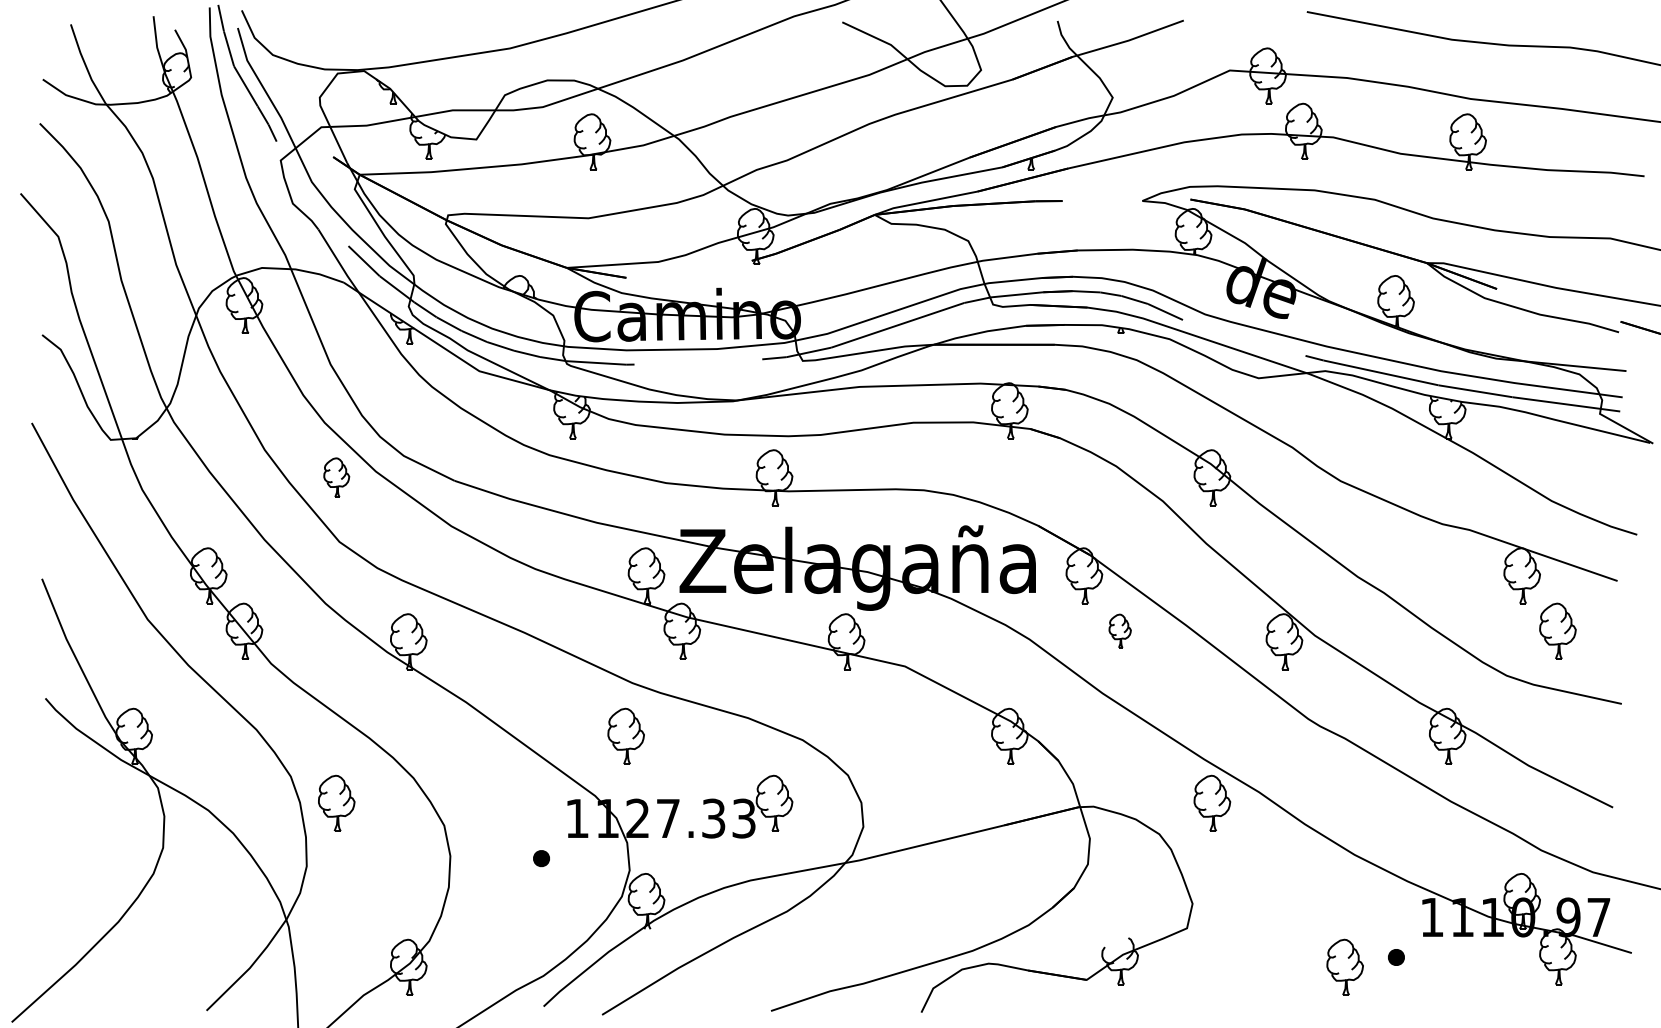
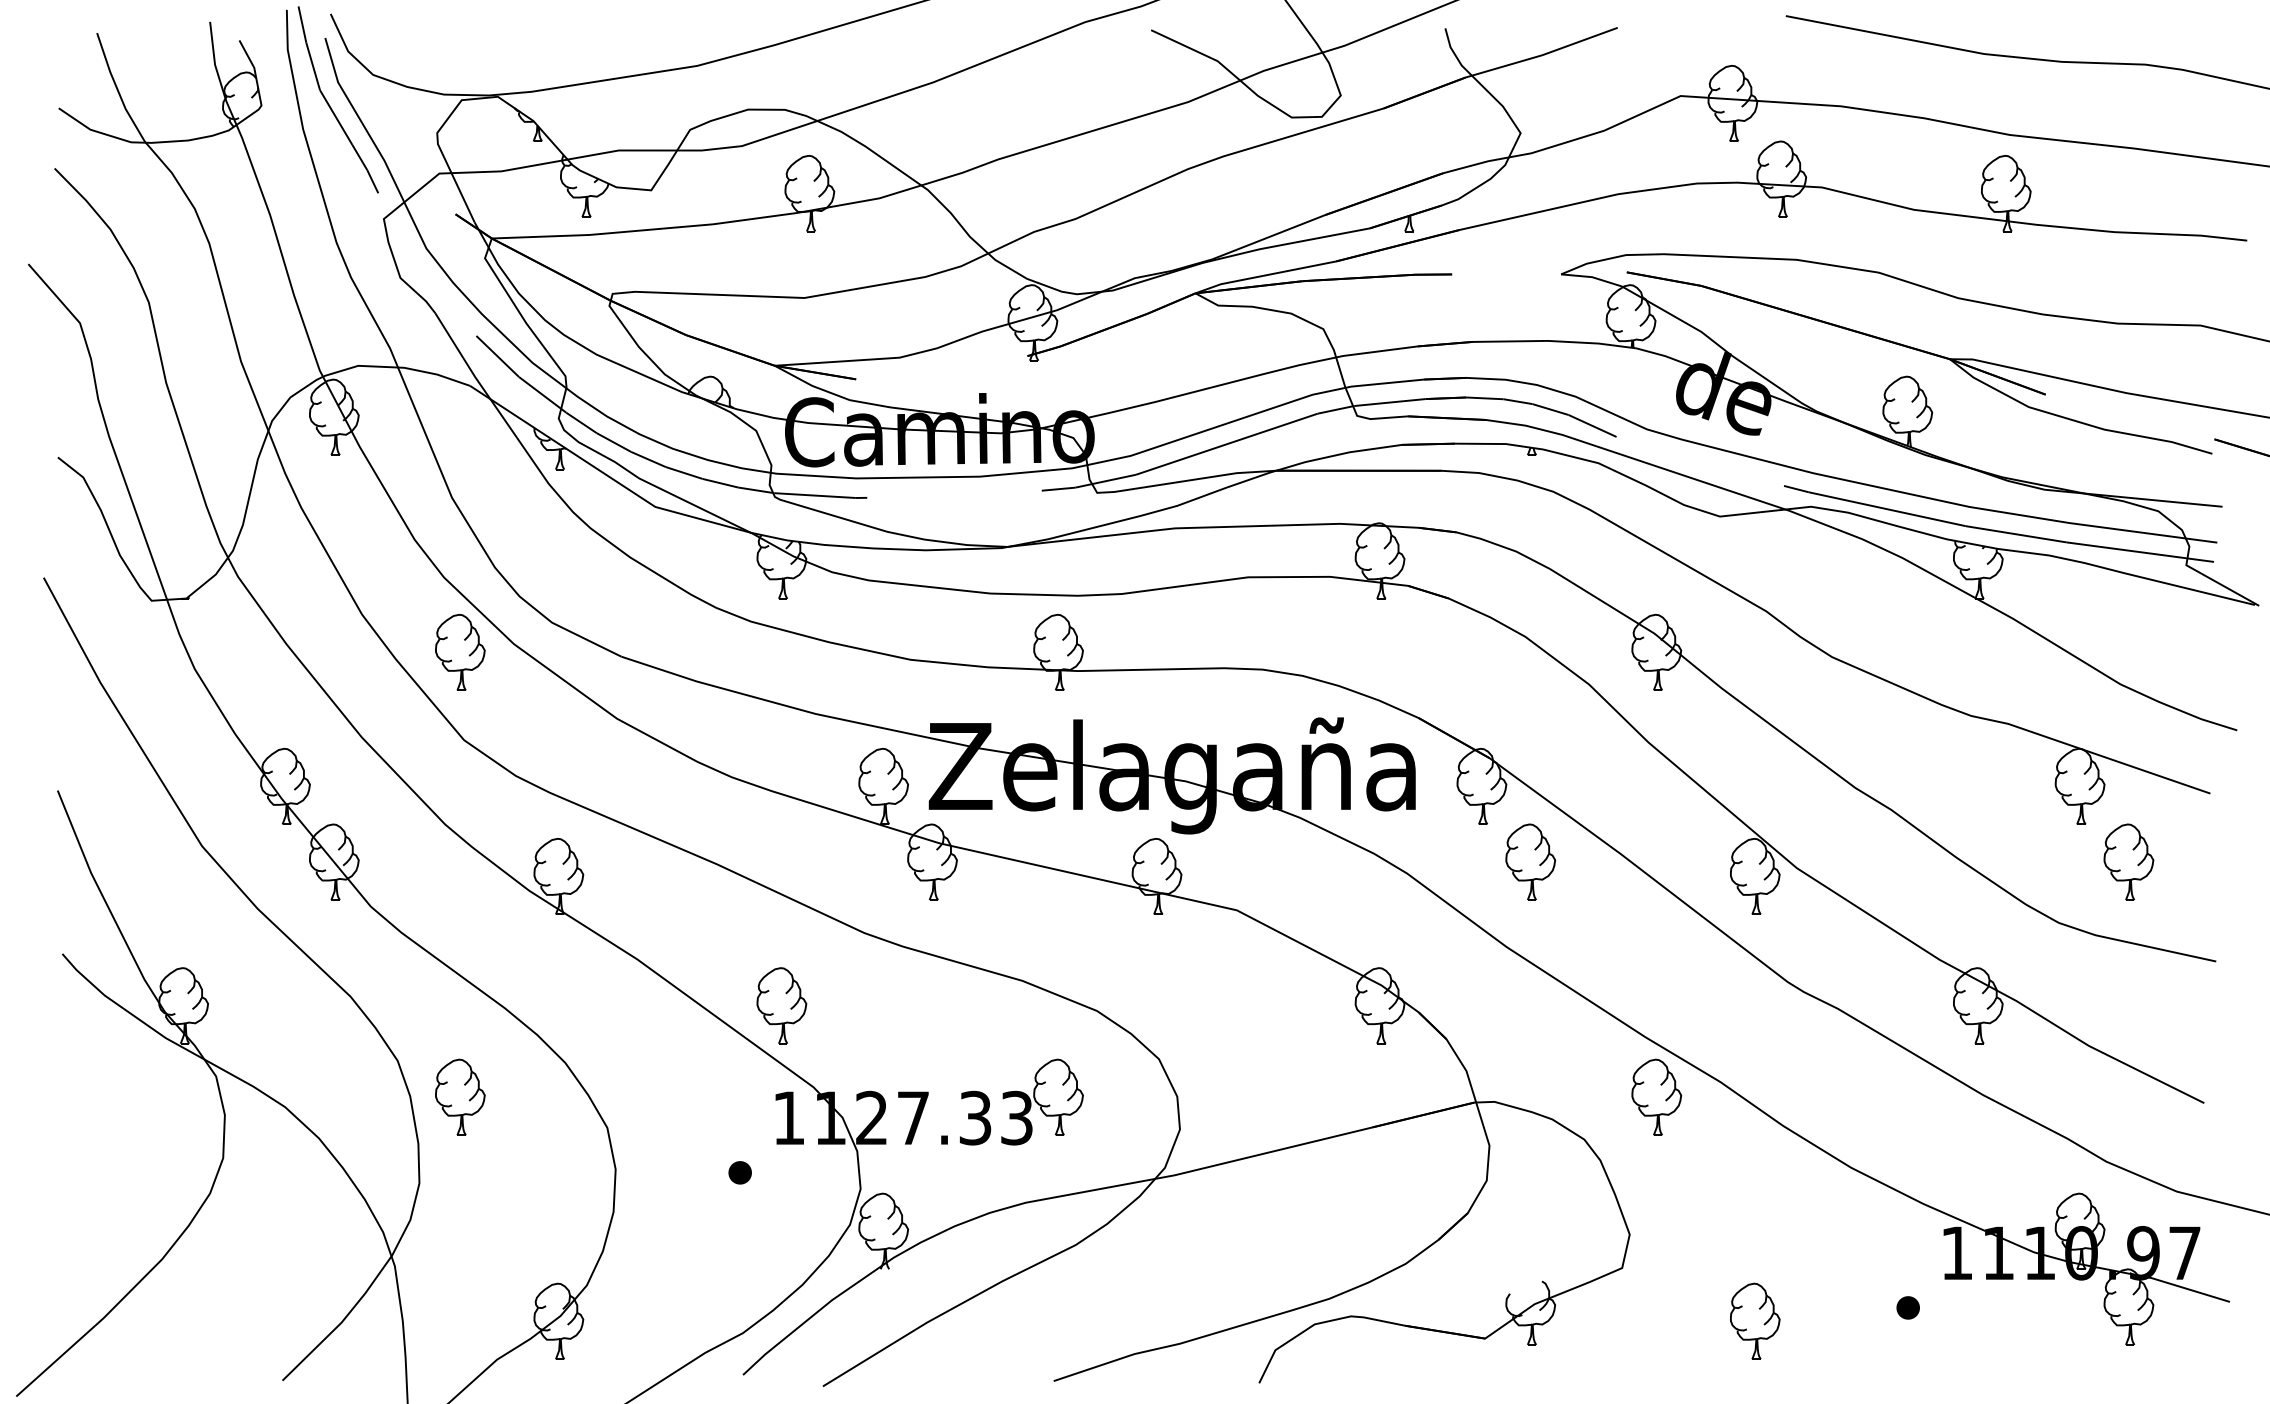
part: (336, 477) -> (460, 651), size x1.43
part: (1119, 630) -> (1530, 861), size x1.67
part: (625, 736) -> (781, 1005), moved
part: (1345, 966) -> (1755, 1320), moved

